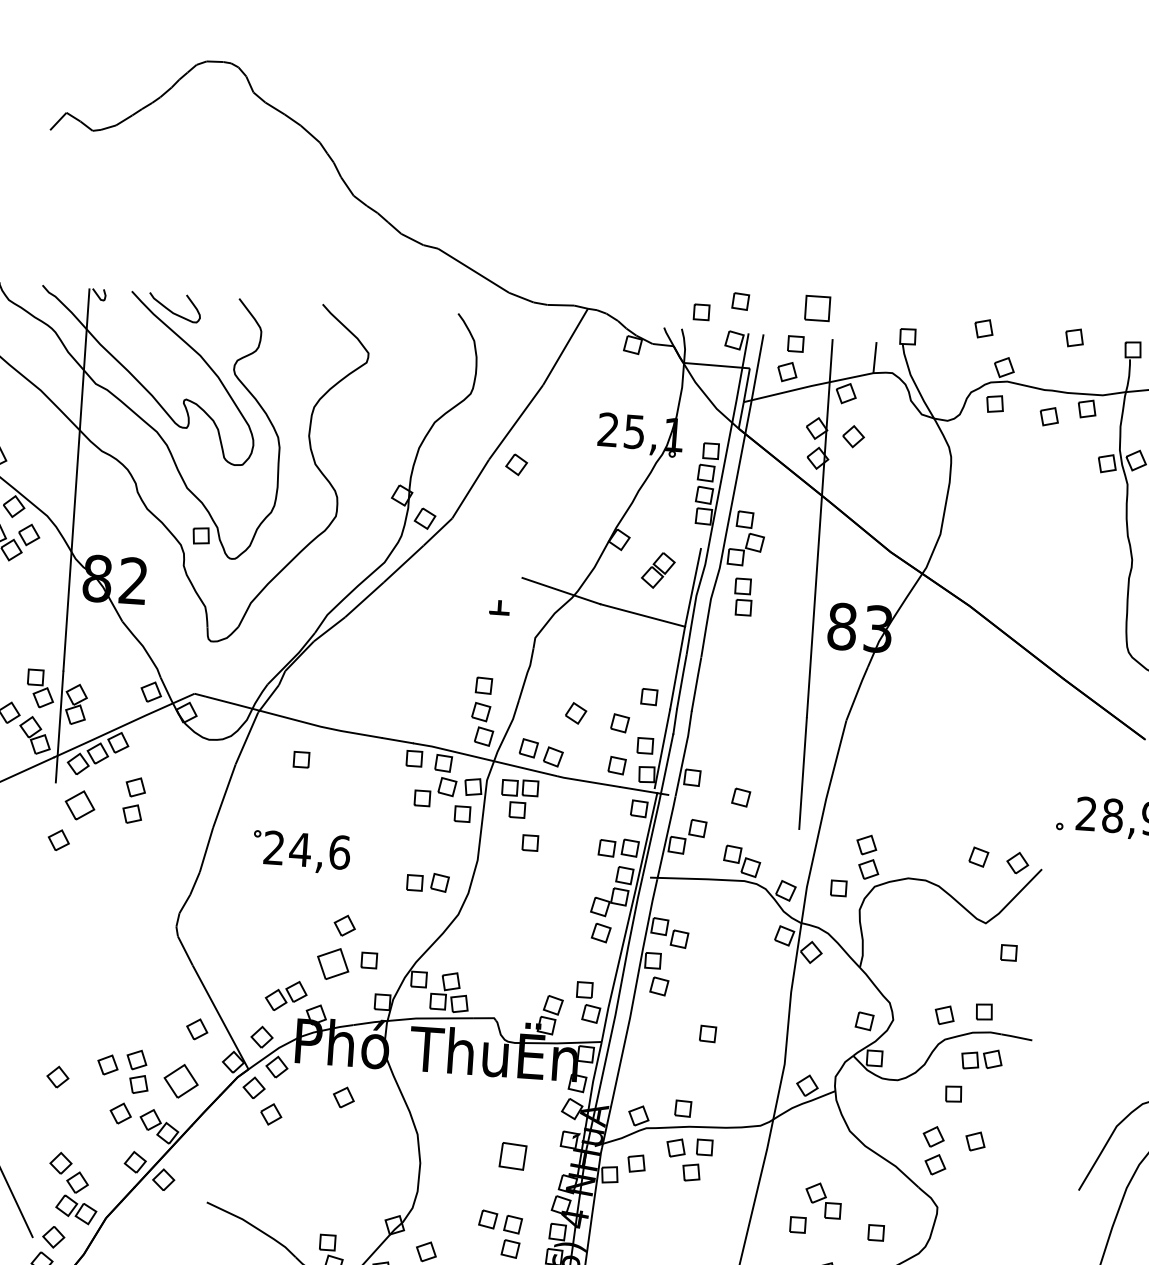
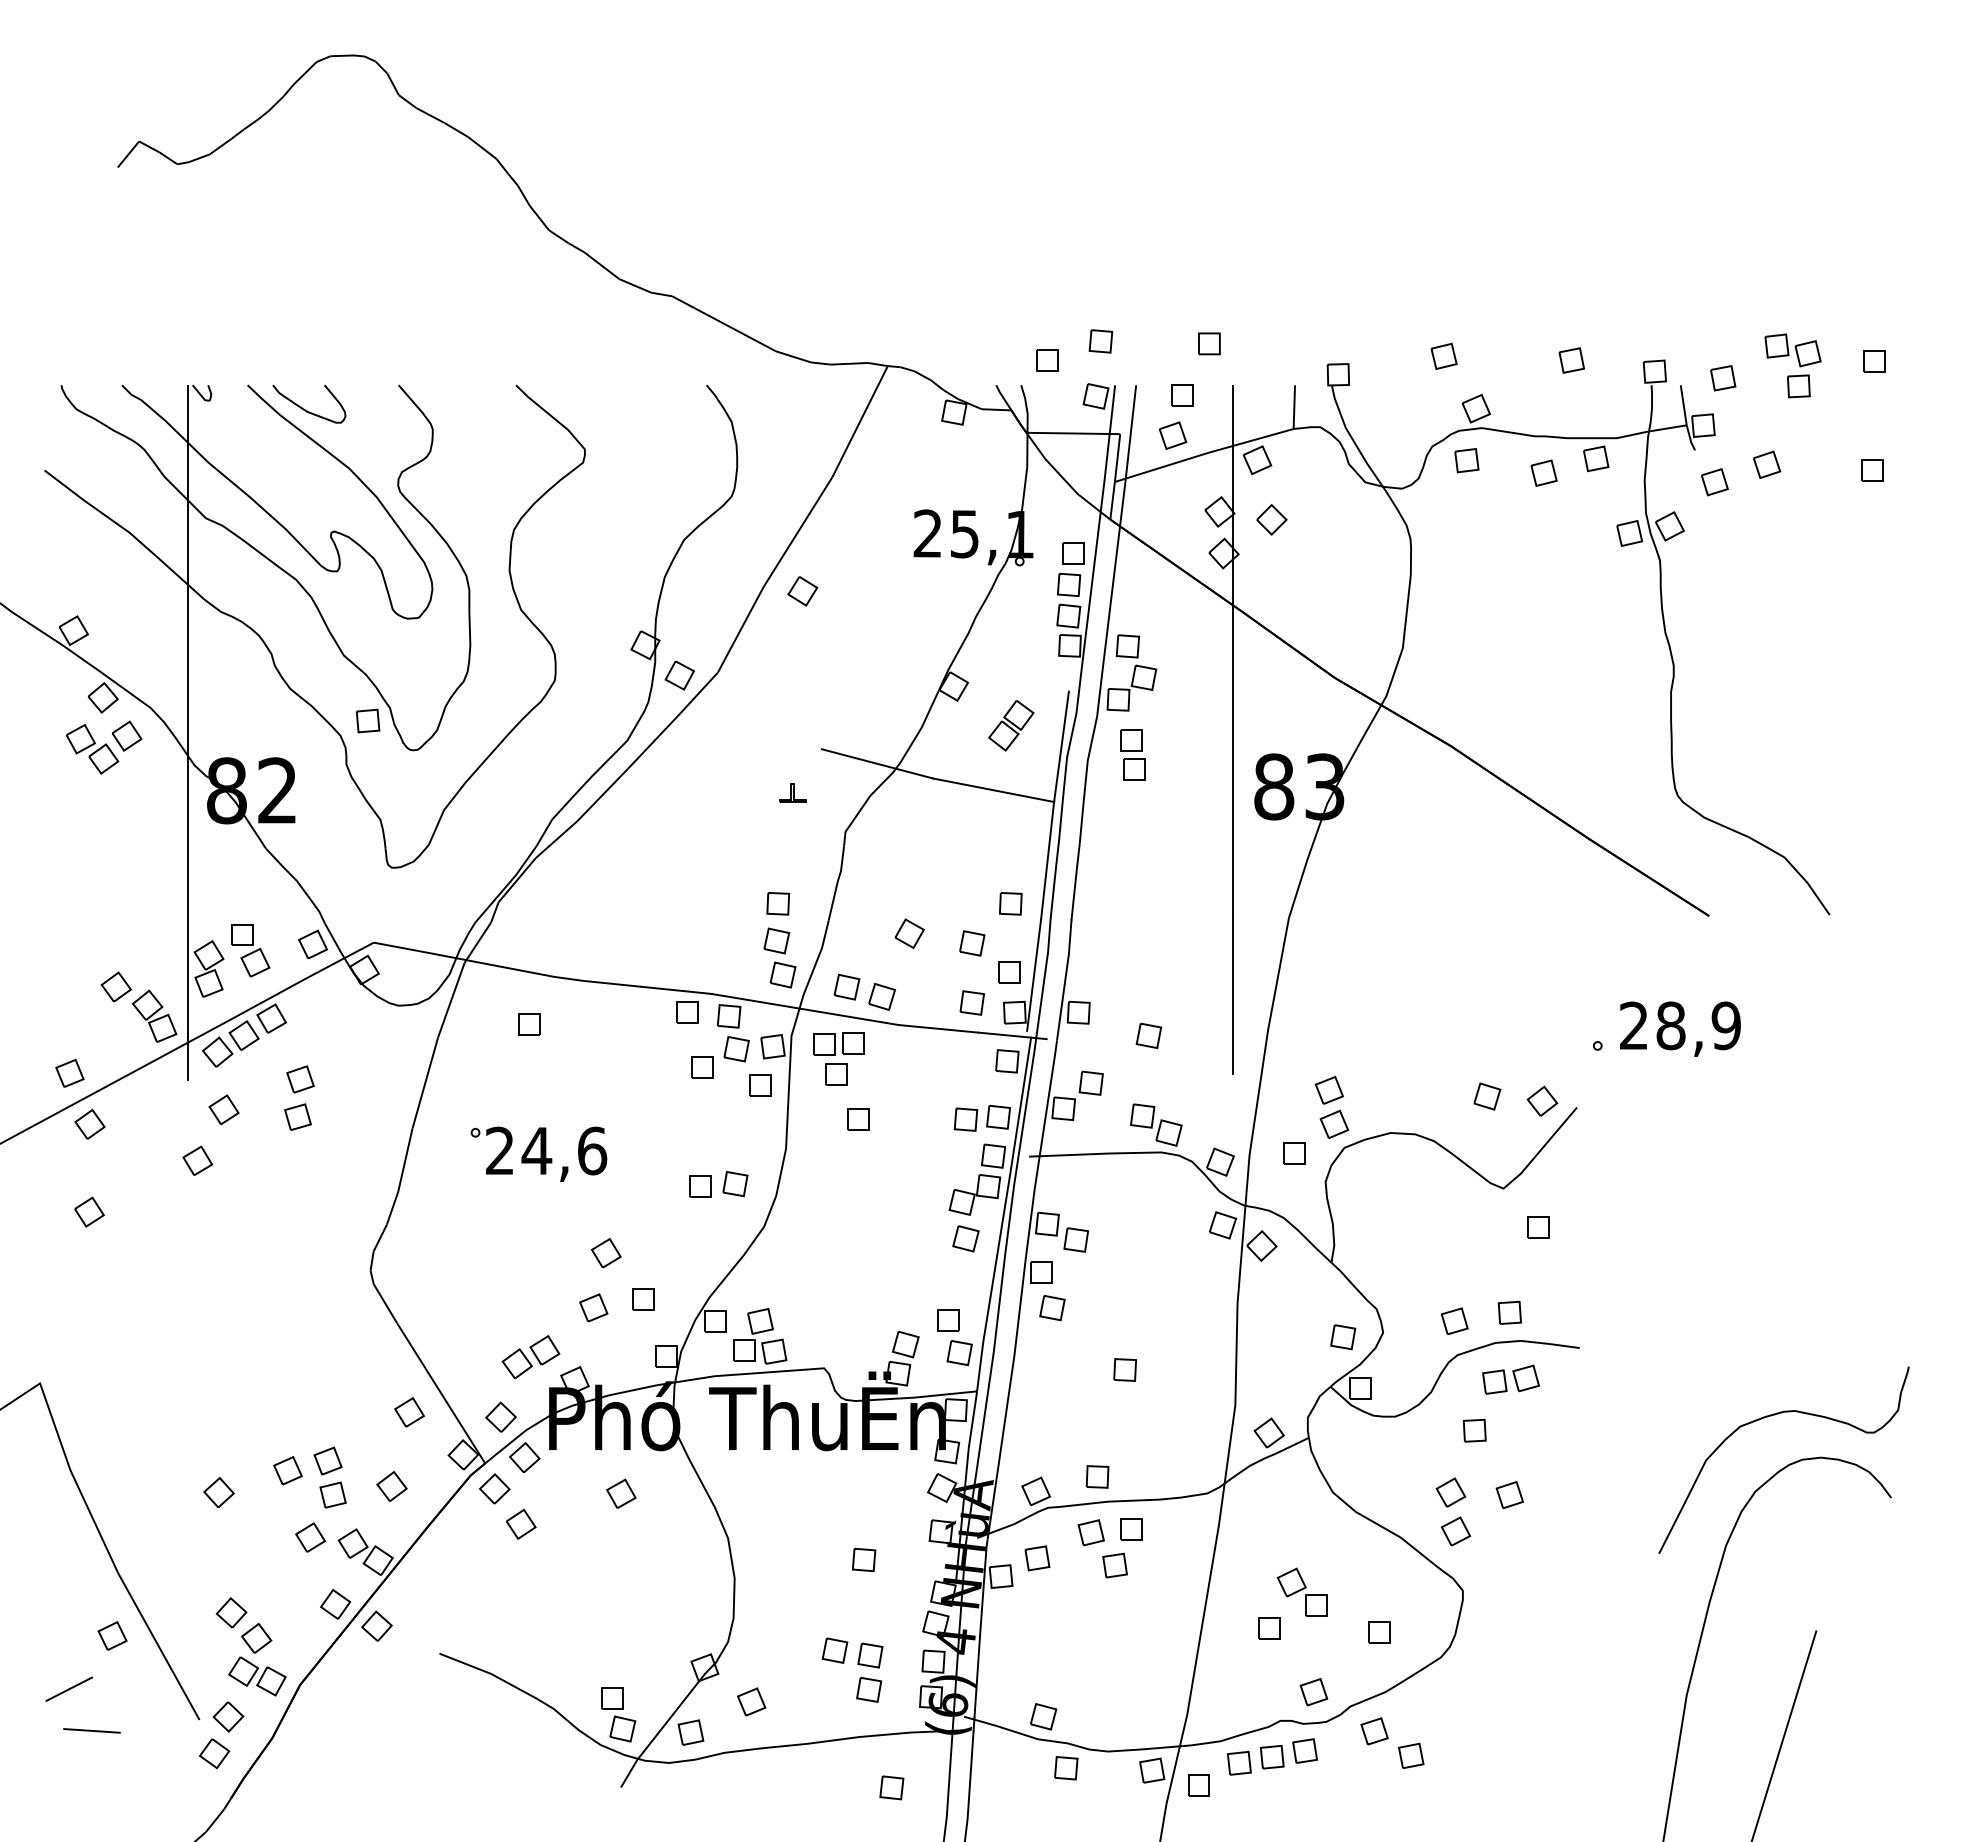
part: (817, 308) -> (1209, 343), size x0.62
part: (40, 688) -> (250, 950), moved
part: (79, 805) -> (223, 1109), size x0.71
part: (333, 963) -> (593, 1307), size x0.62
part: (180, 1081) -> (391, 1486), size x0.62
part: (513, 1156) -> (864, 1559), size x0.62

